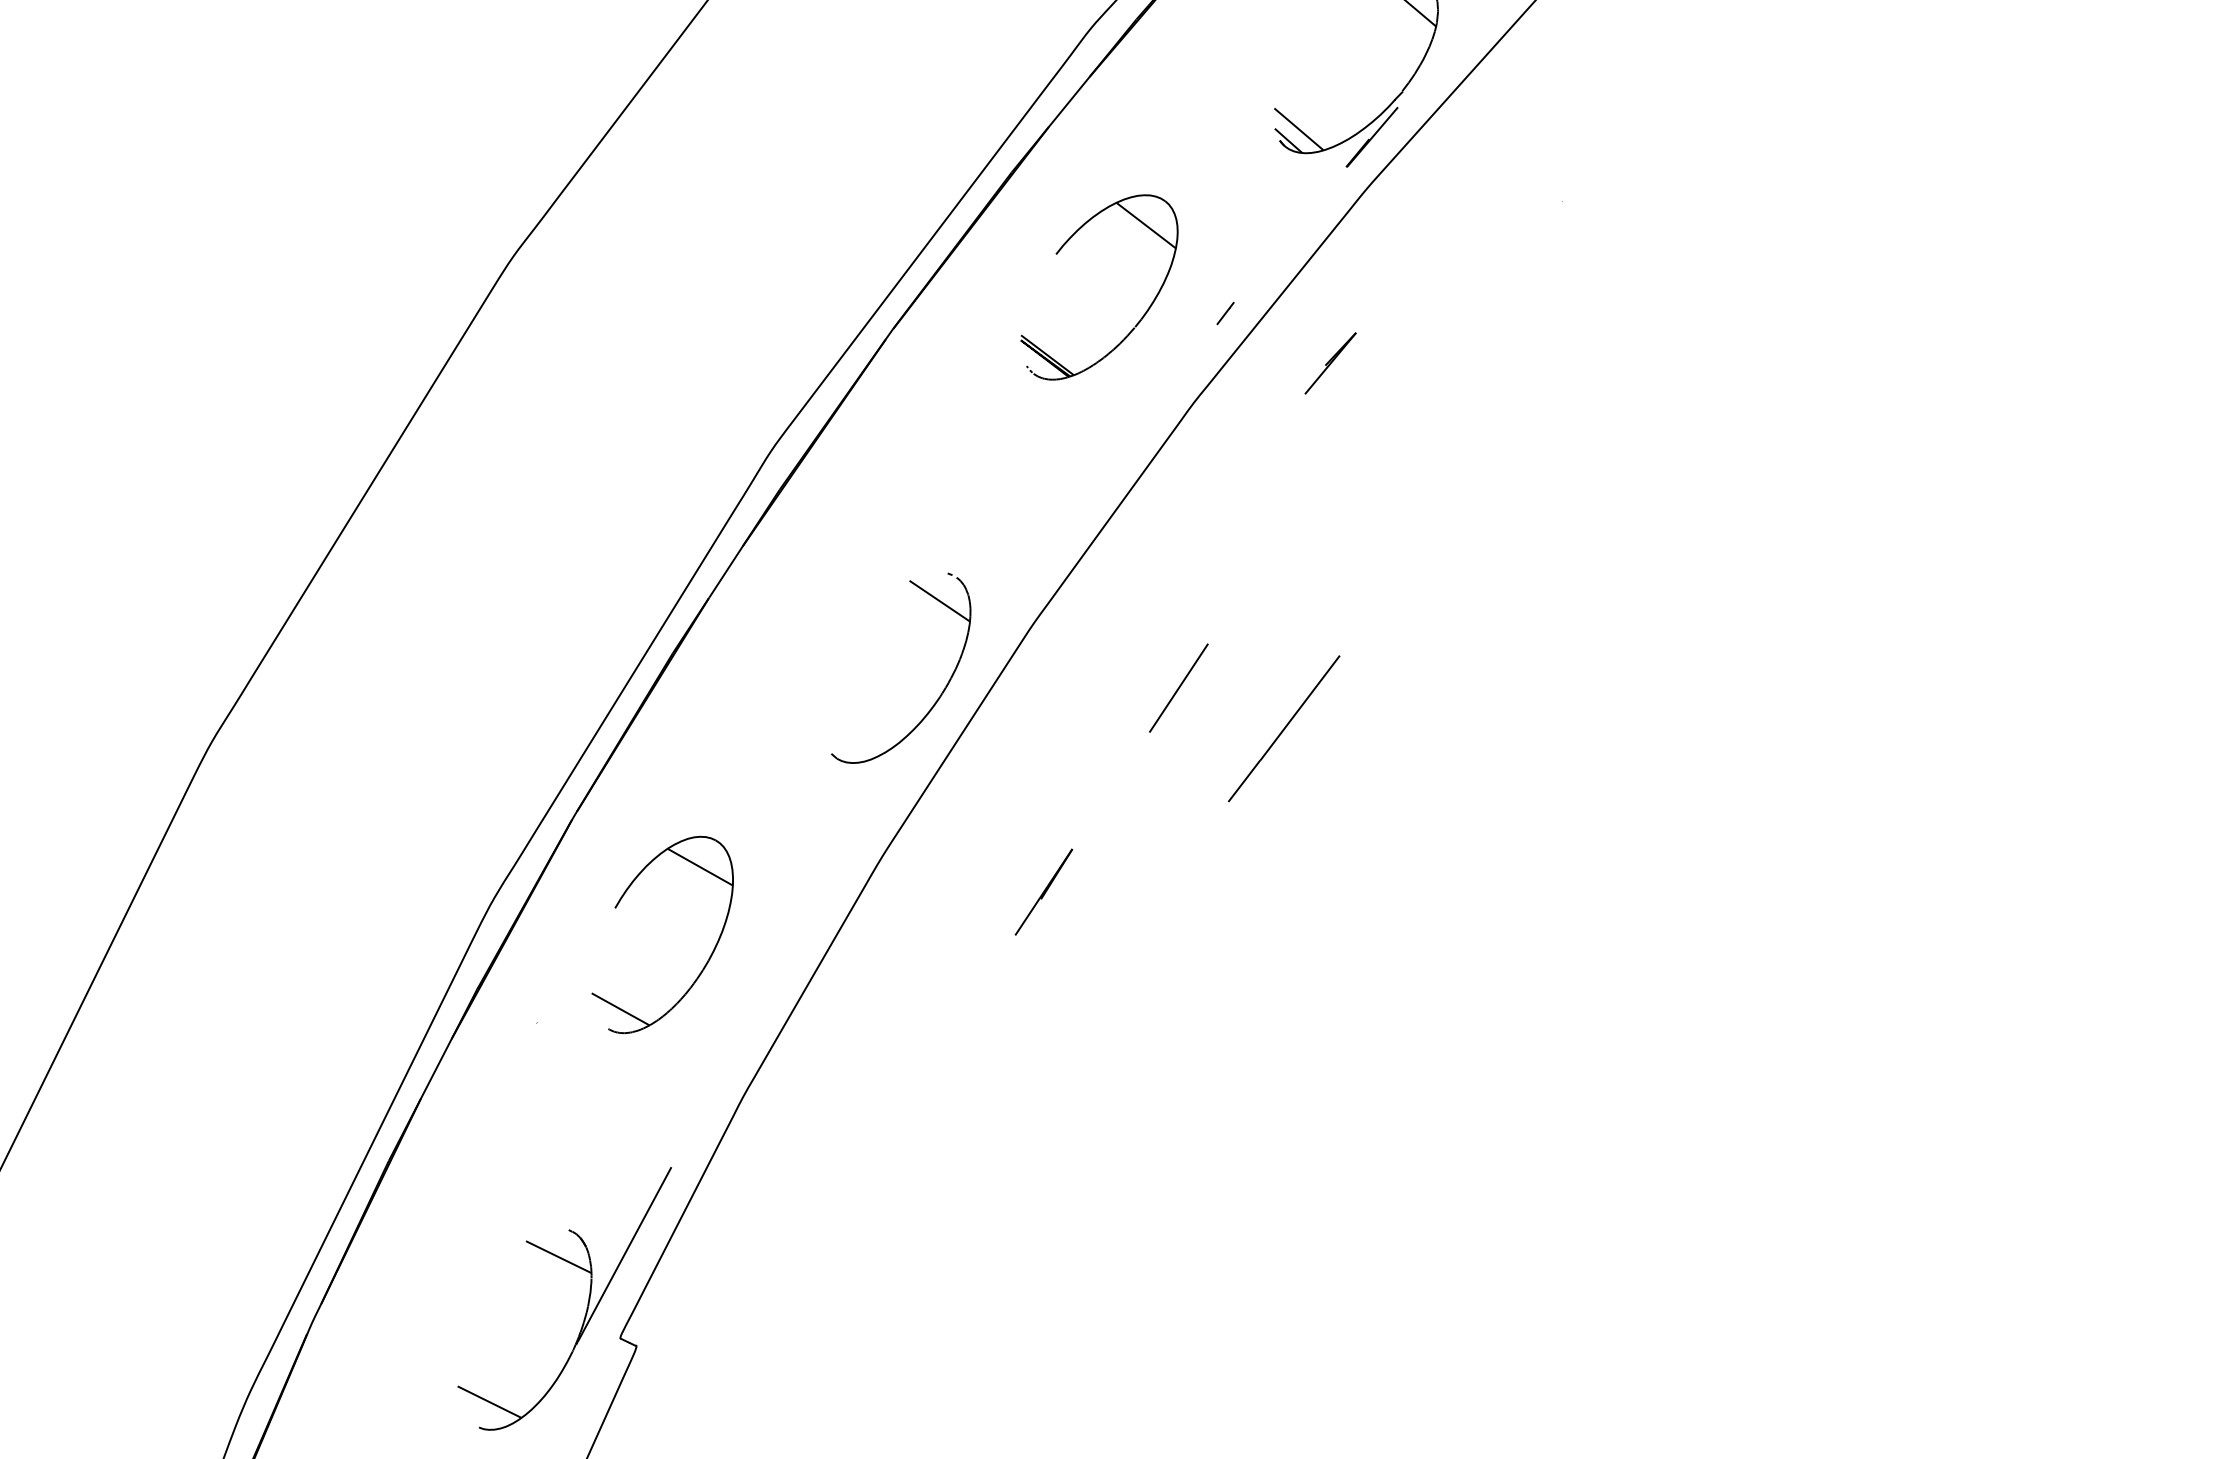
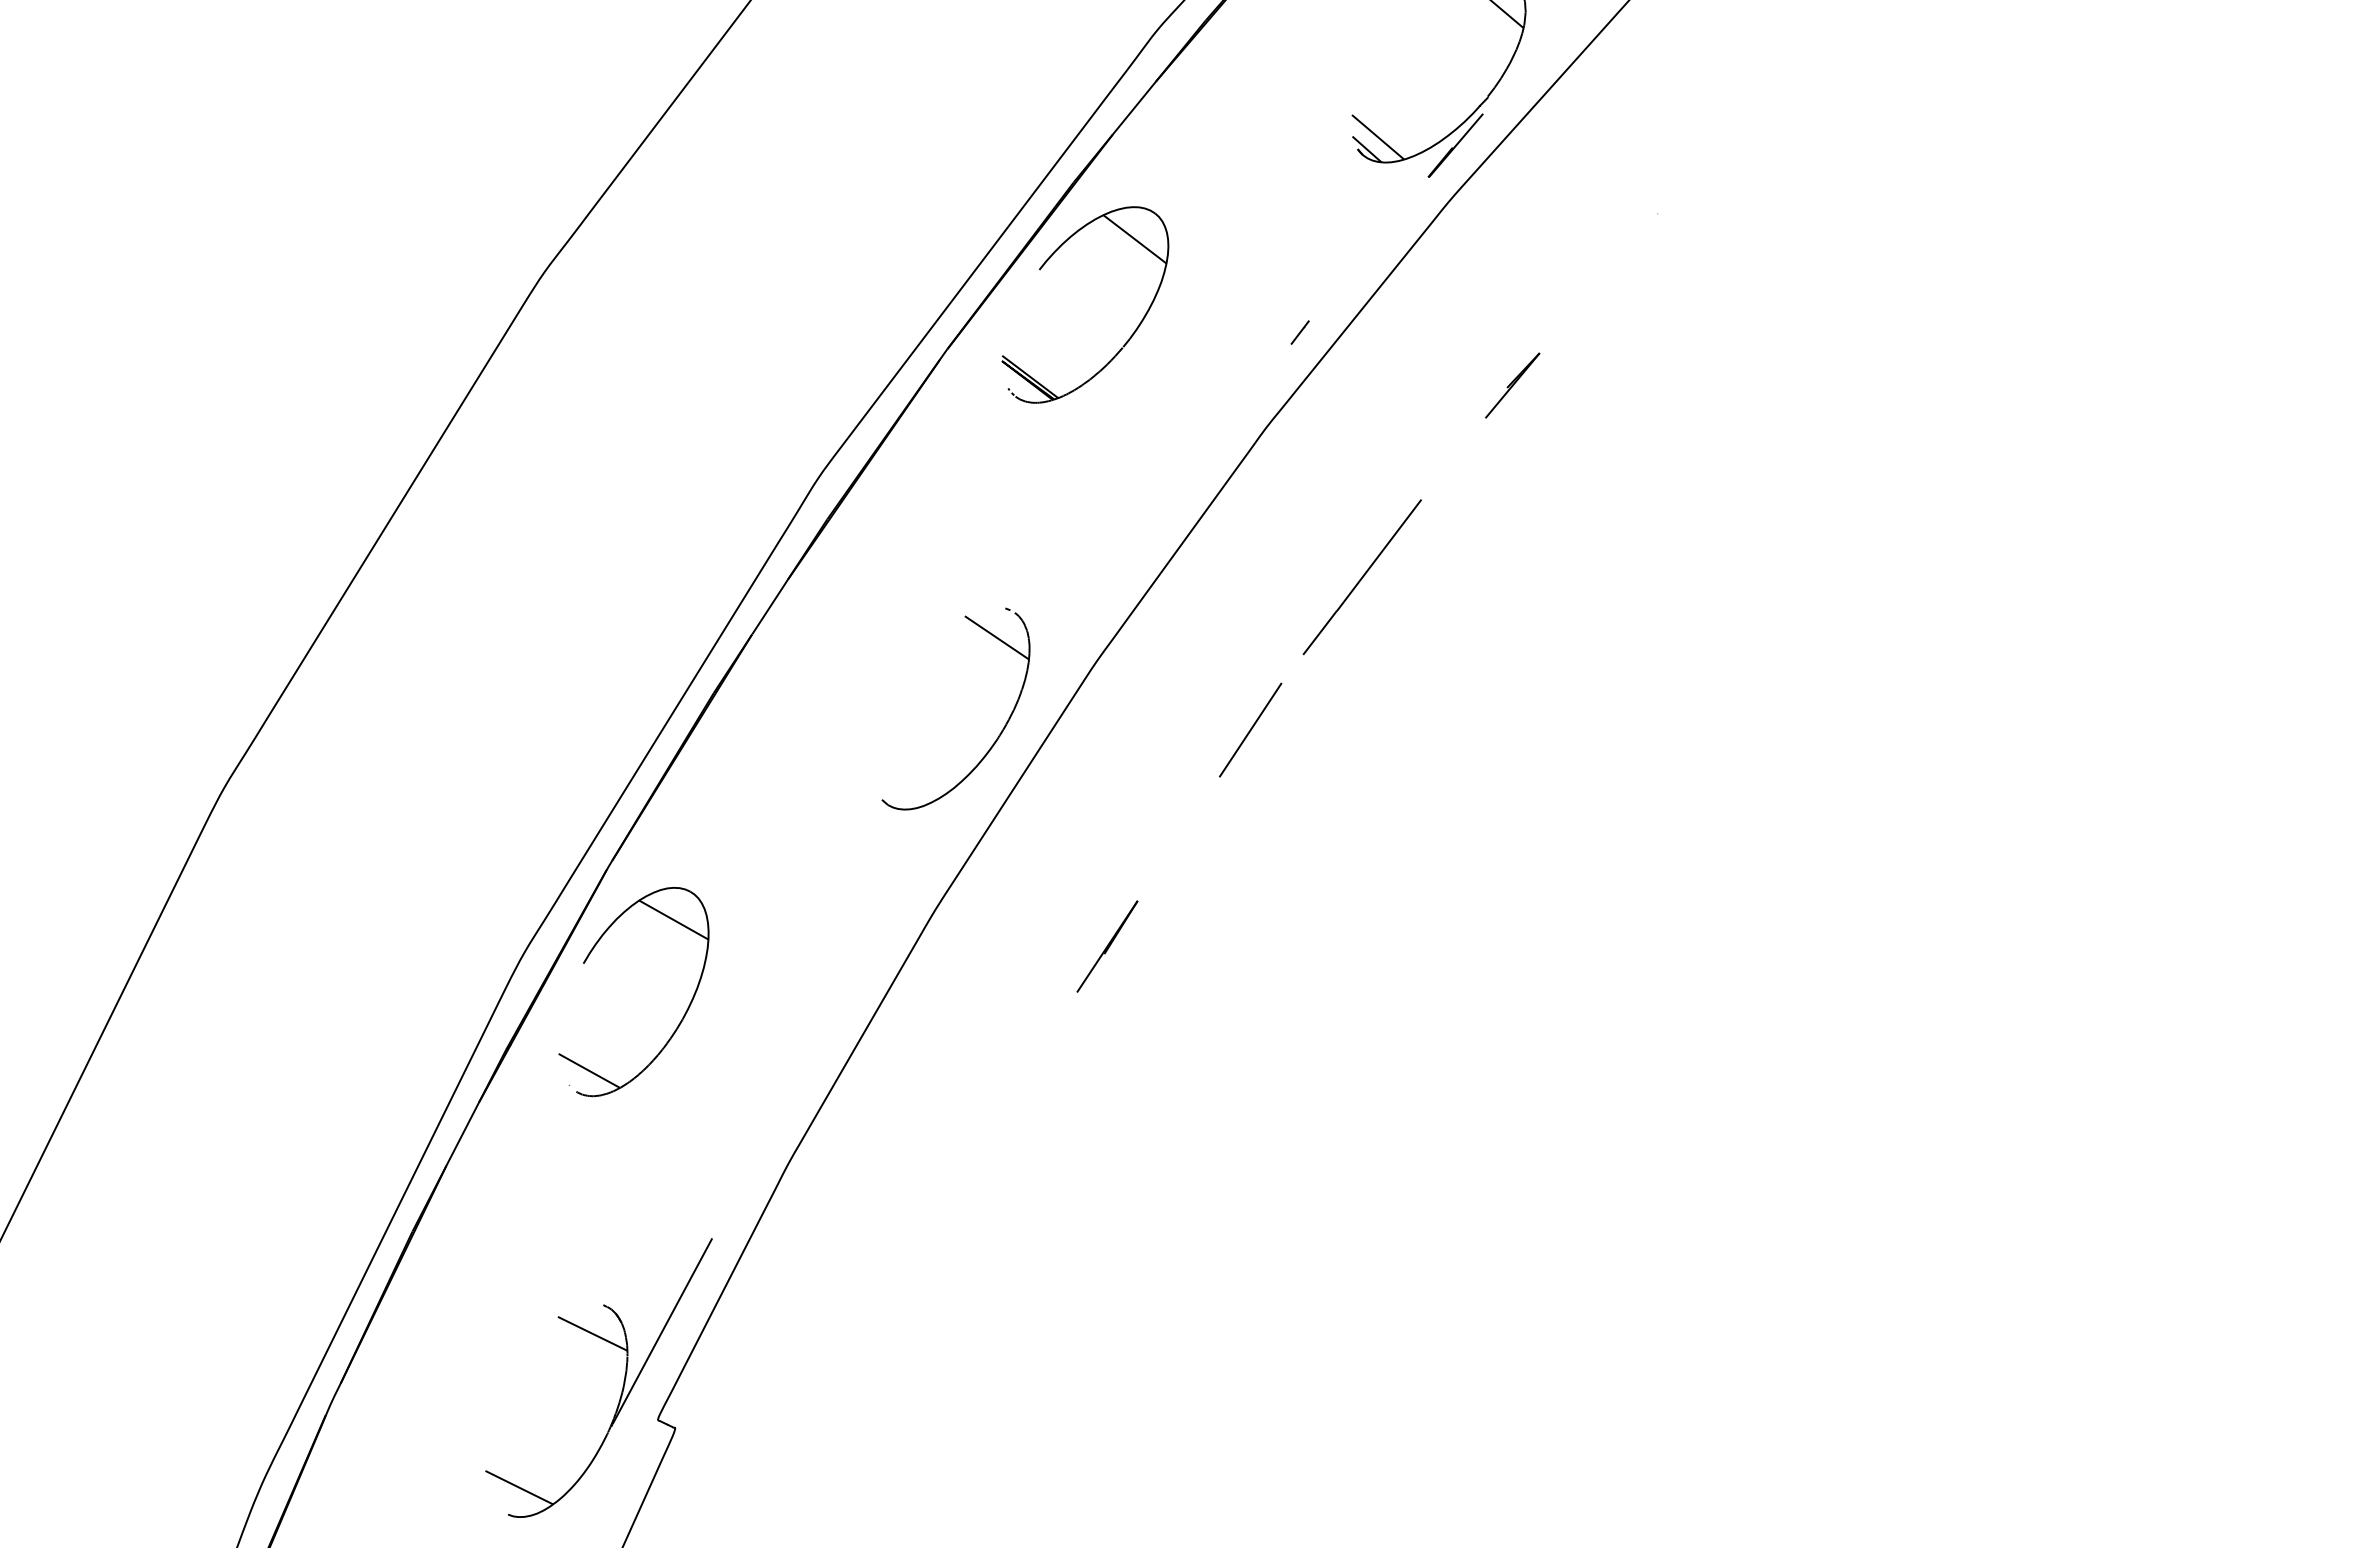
part: (1142, 315) -> (1131, 334), moved
part: (1330, 363) -> (1512, 385), moved
line: (1283, 729) -> (1361, 577), moved
part: (706, 961) -> (680, 1020), moved

